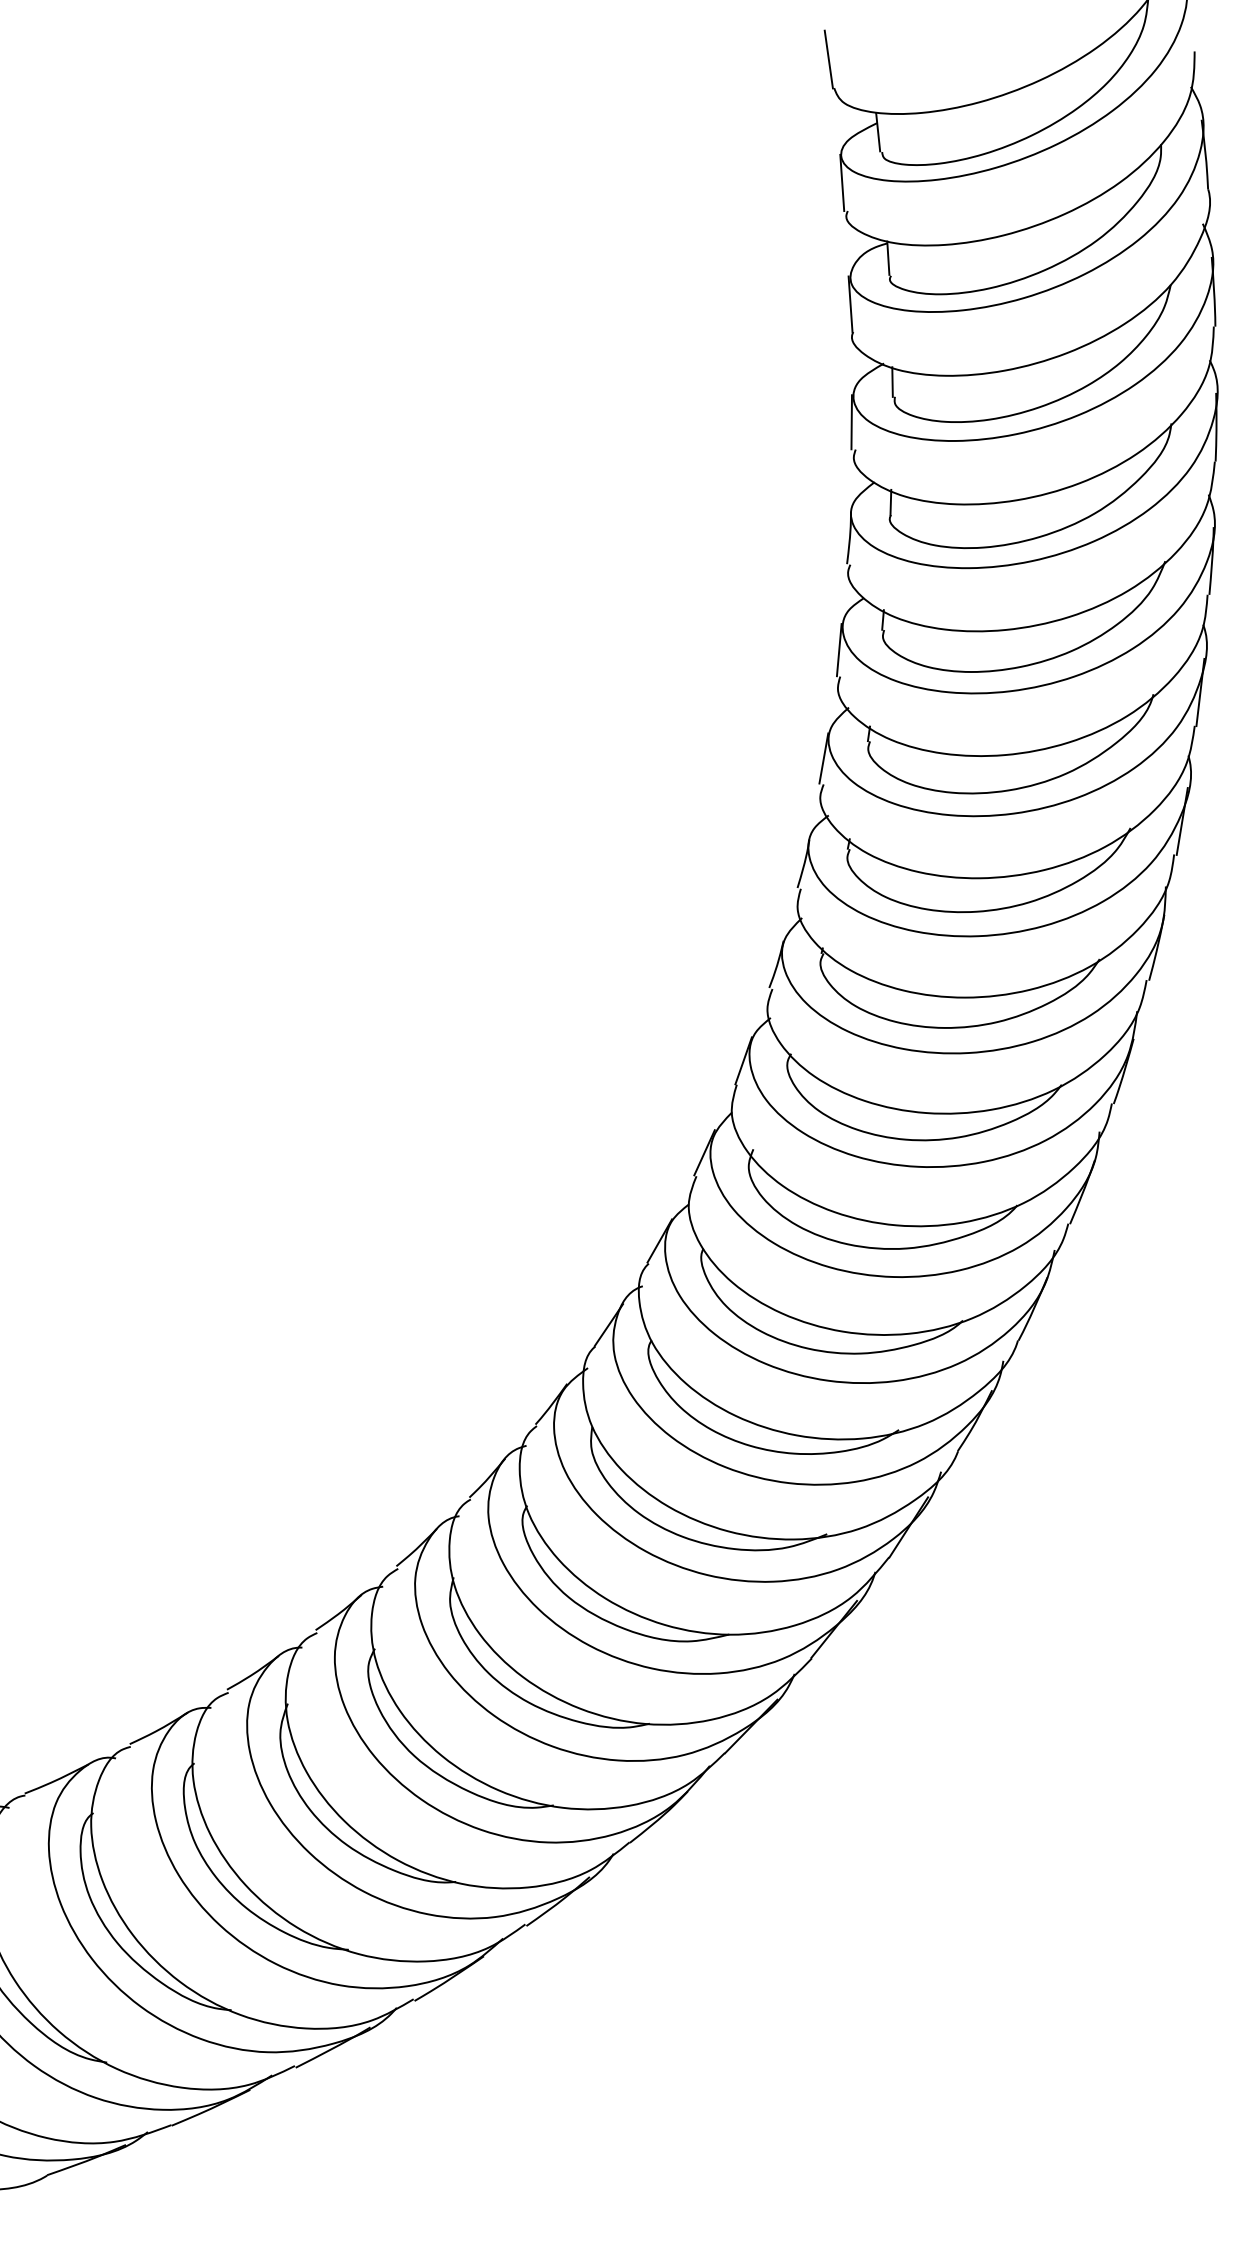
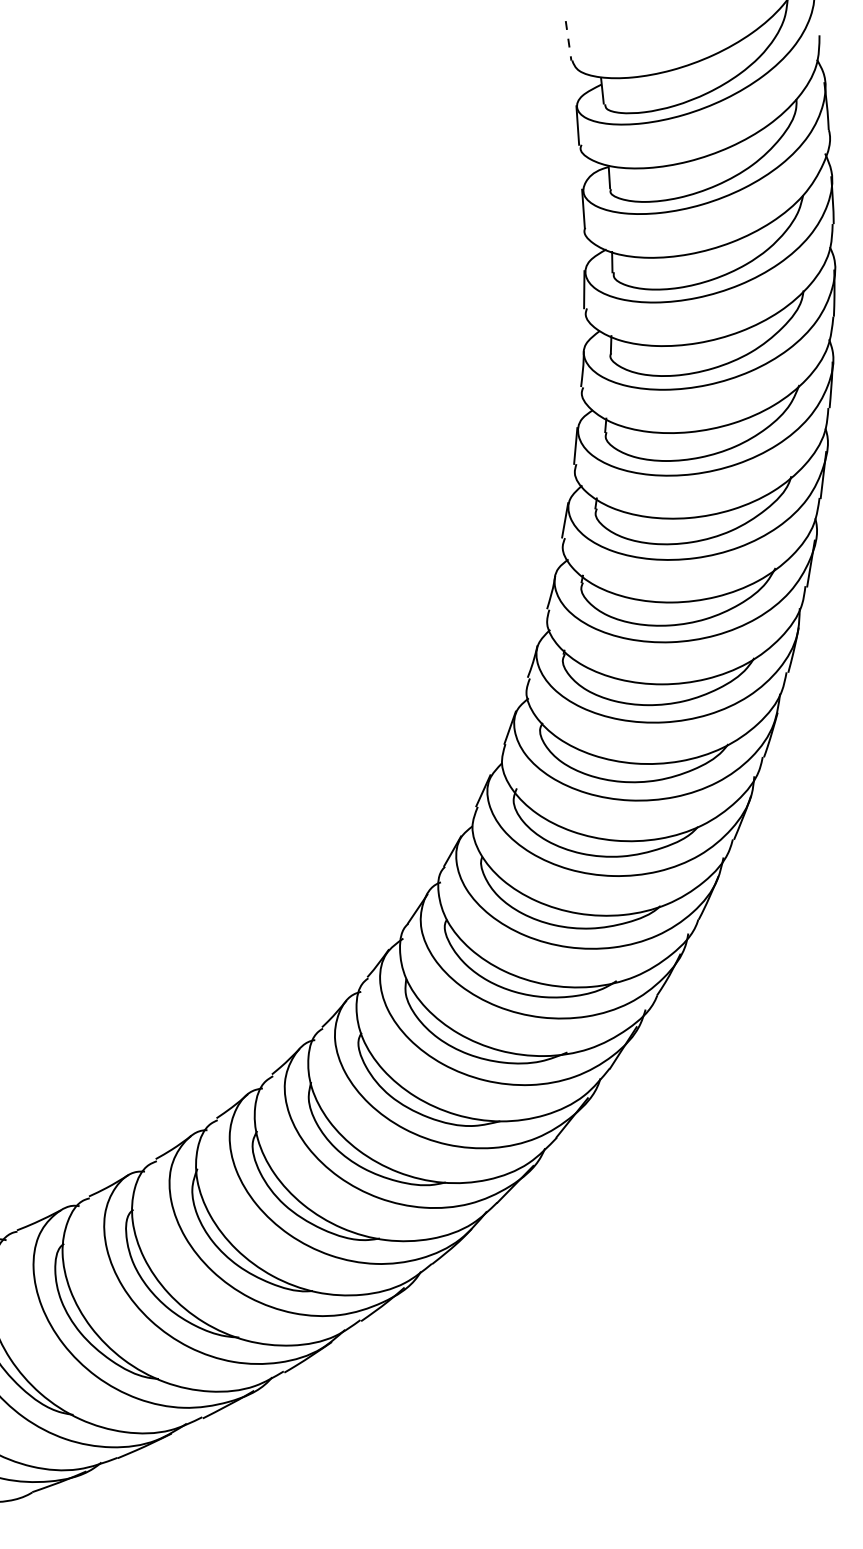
line: (828, 58) -> (568, 40), solid -> dashed

